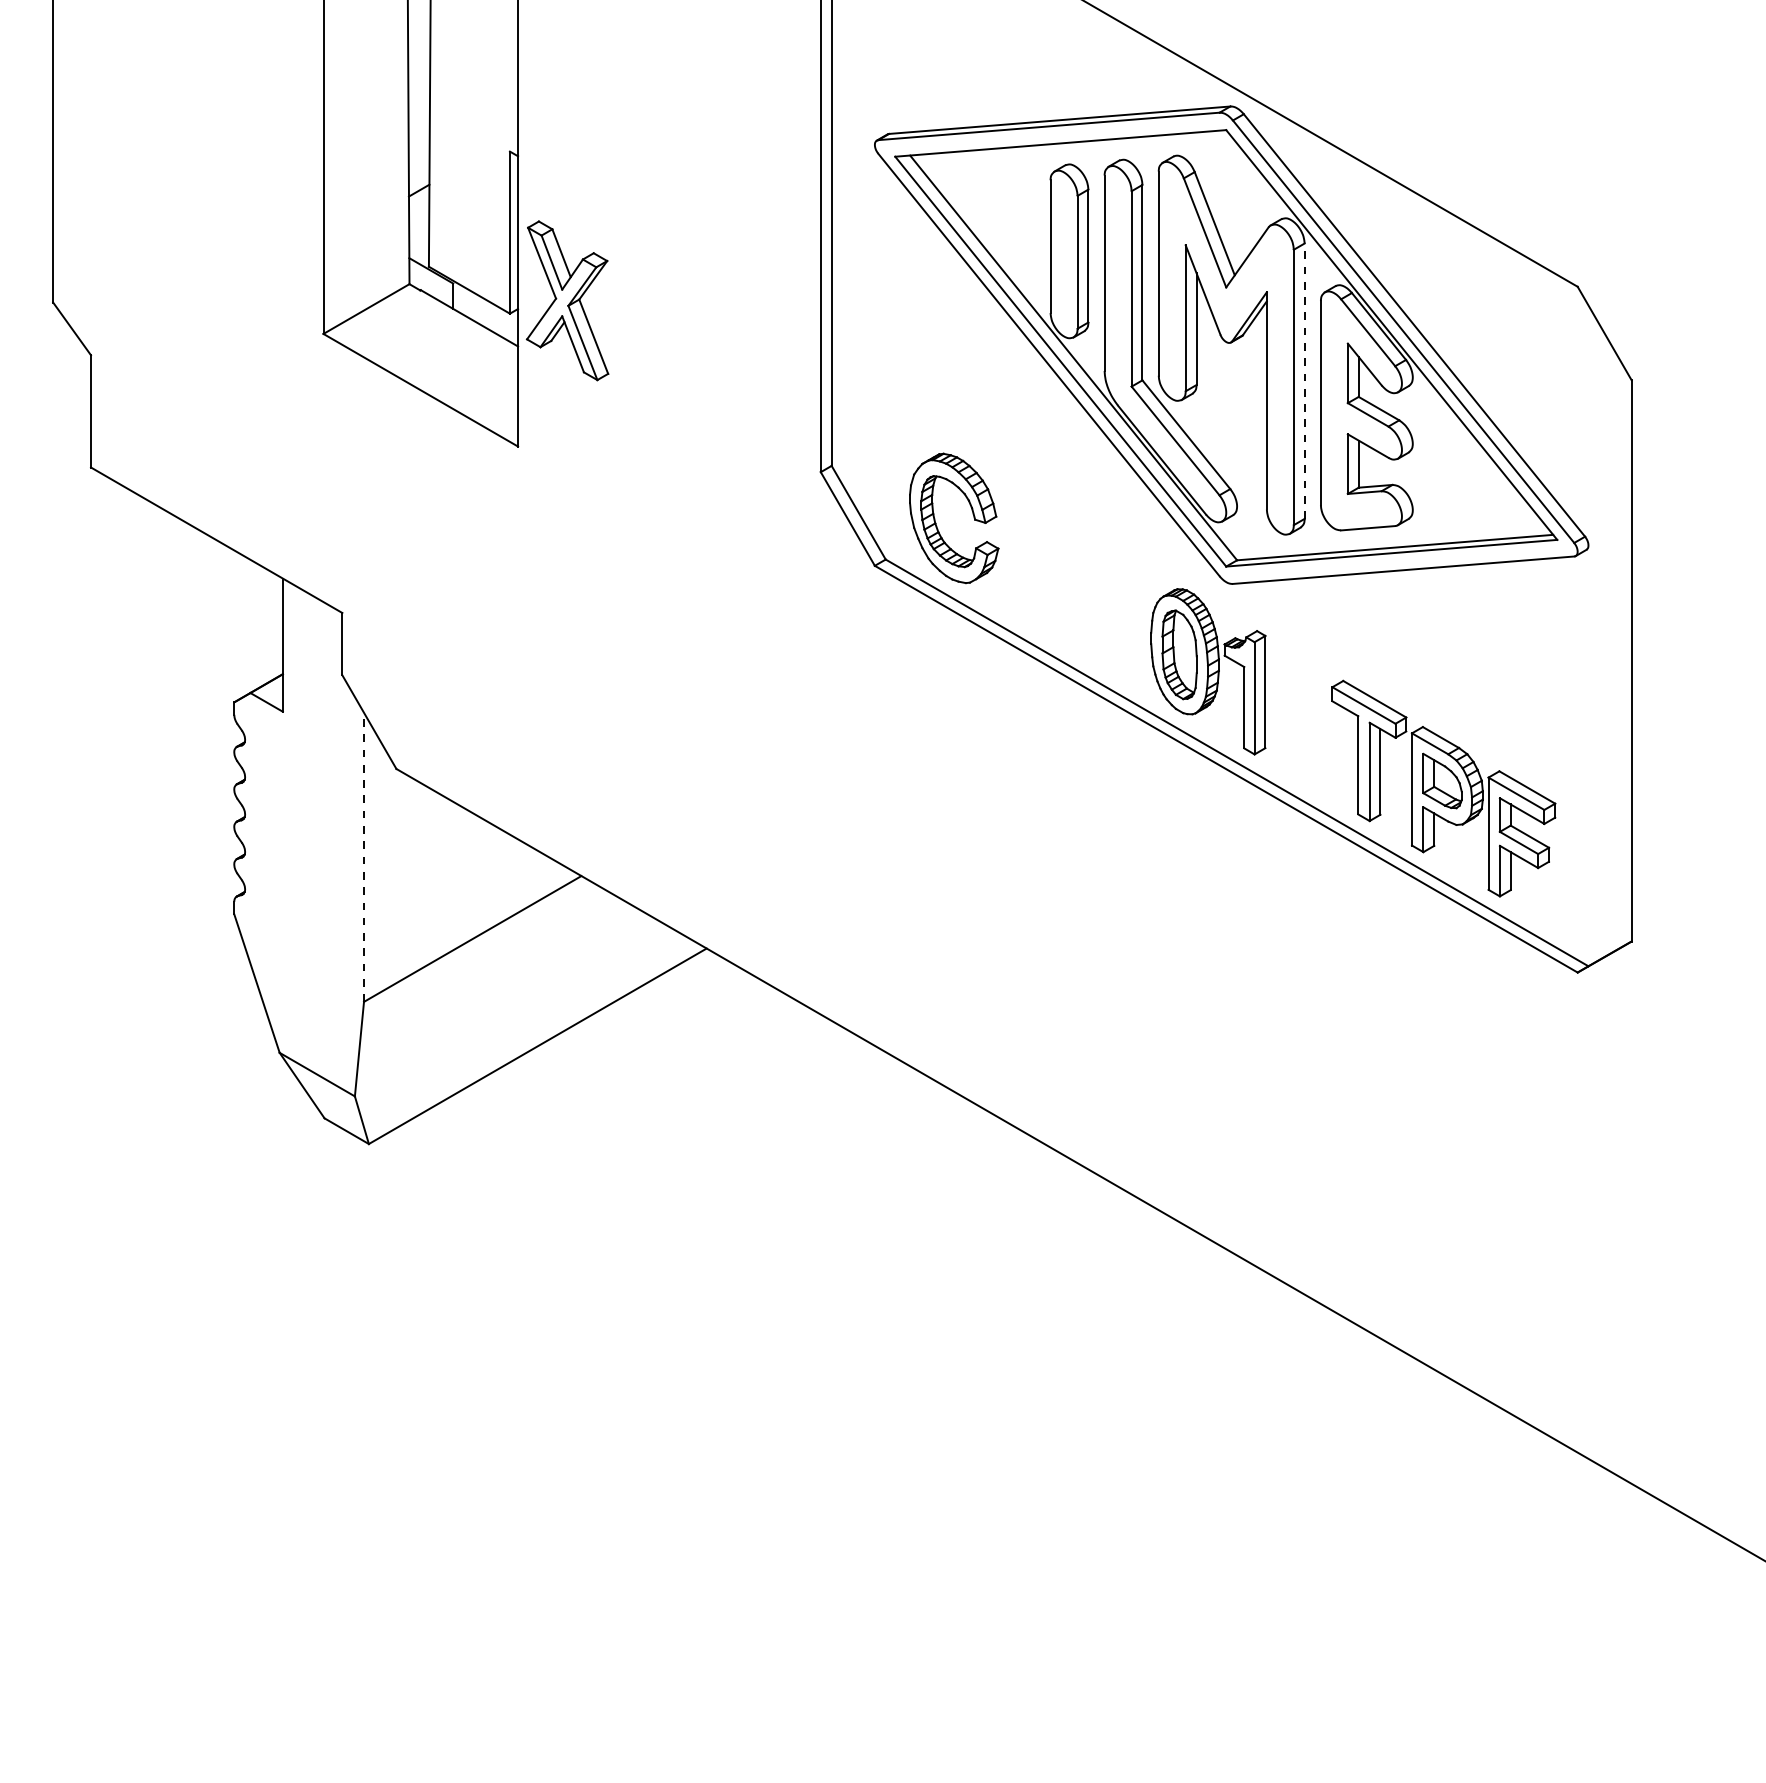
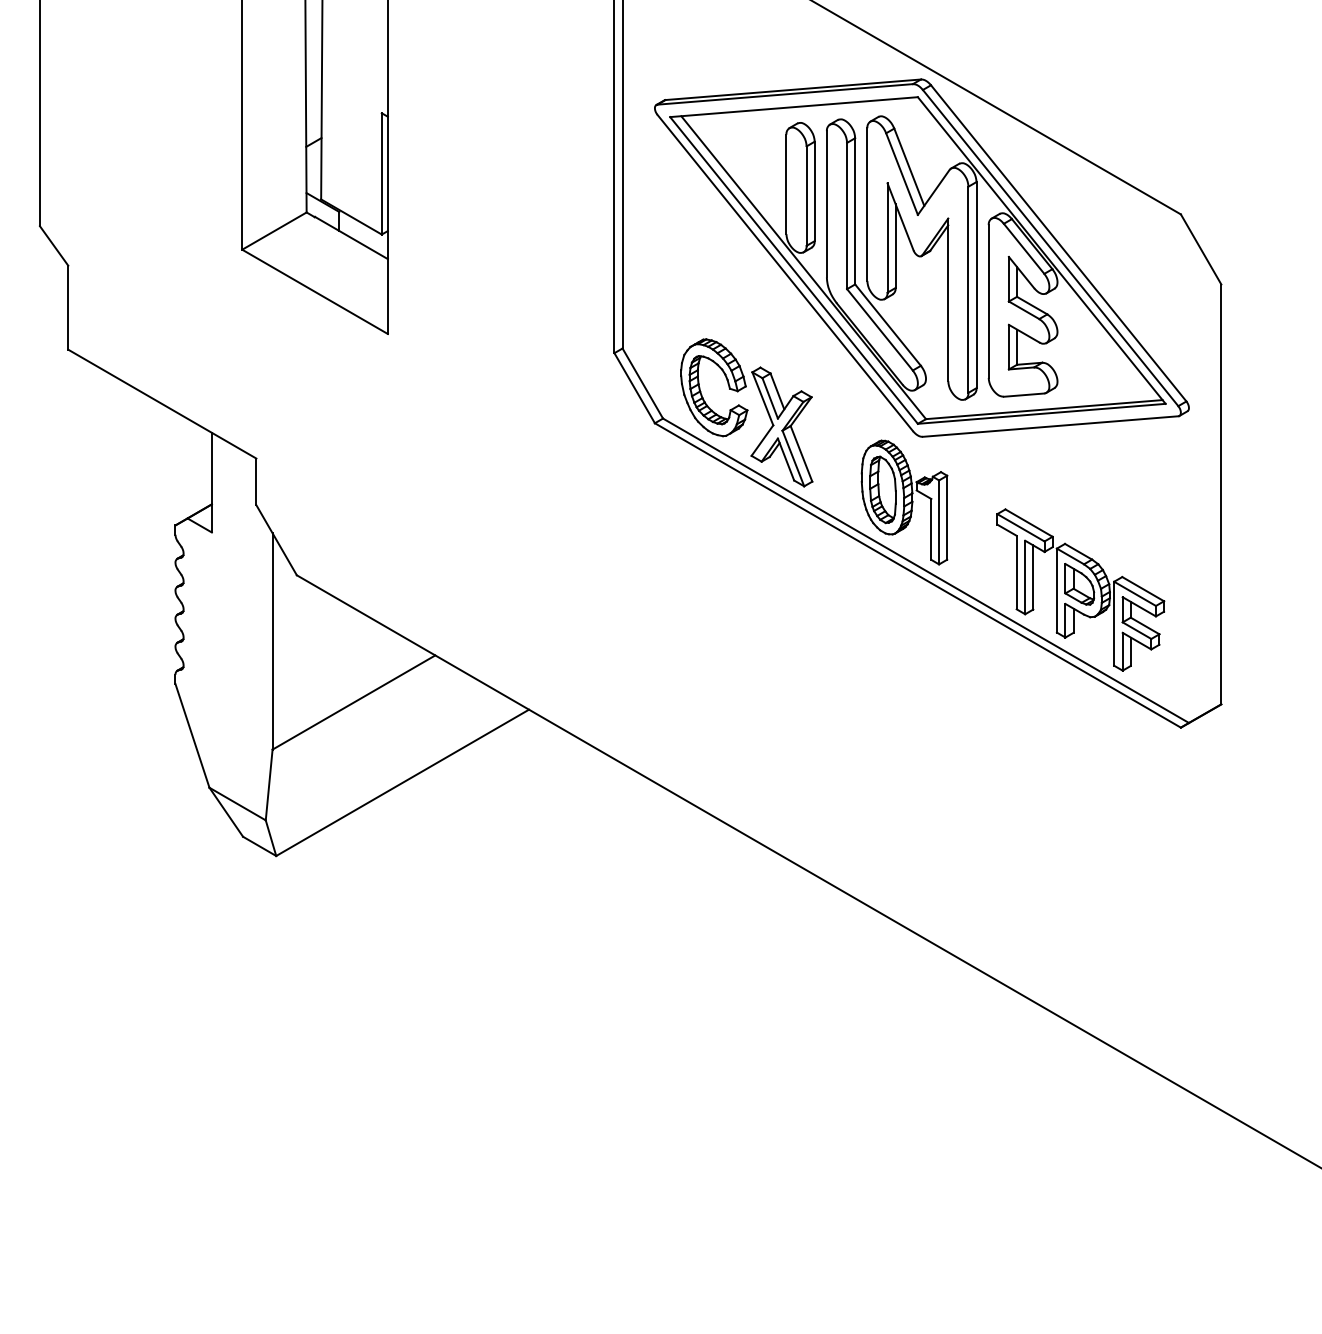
part: (567, 300) -> (781, 426), moved
line: (1304, 381) -> (976, 285), dashed -> solid
line: (364, 857) -> (272, 641), dashed -> solid

